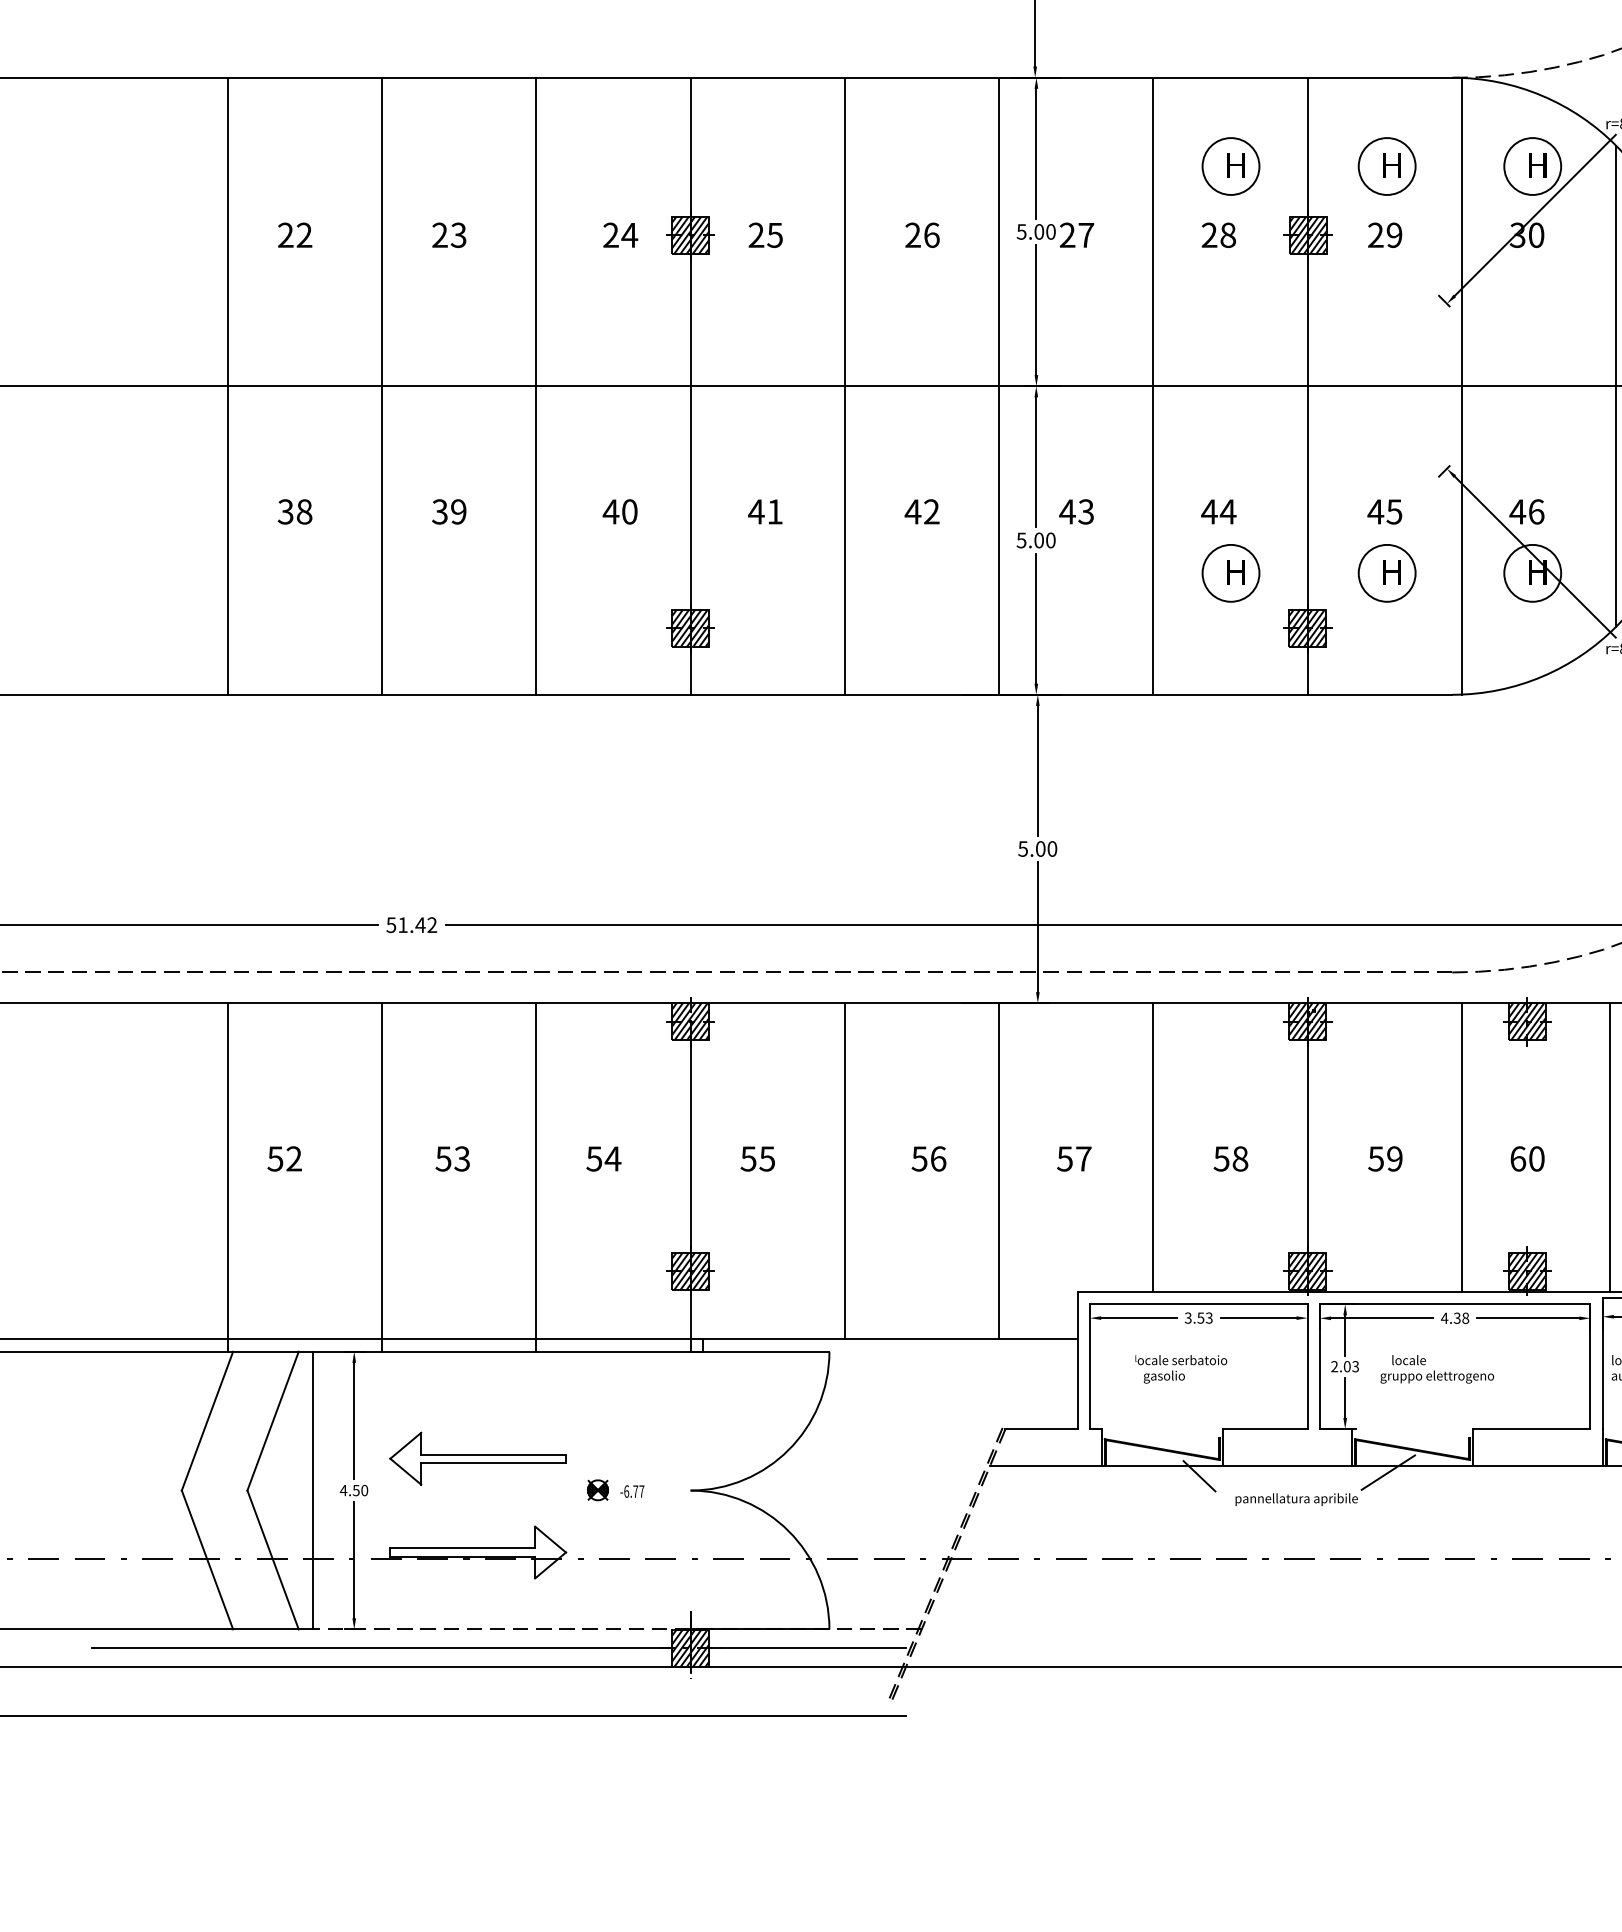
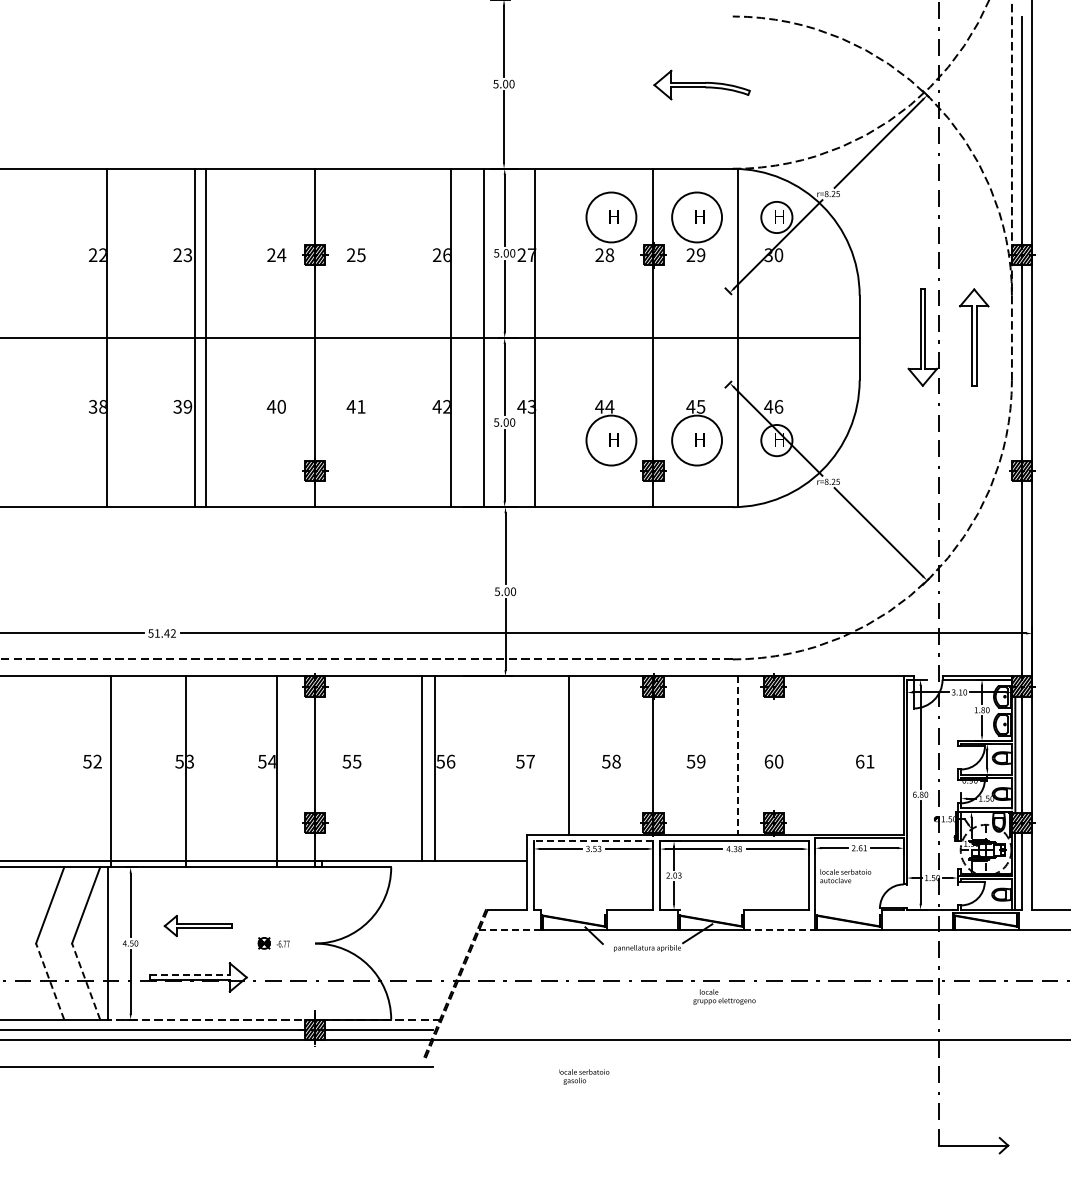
circle: (1231, 166) -> (611, 217), size x1.6
circle: (1386, 166) -> (696, 217), size x1.6
line: (228, 385) -> (107, 337), moved
line: (381, 385) -> (205, 337), moved
line: (536, 385) -> (195, 337), moved
line: (844, 385) -> (450, 337), moved
line: (1152, 385) -> (534, 337), moved
line: (1615, 385) -> (822, 337), removed
circle: (1231, 573) -> (611, 440), size x1.6
circle: (1386, 573) -> (696, 440), size x1.6
line: (1462, 1147) -> (738, 755), solid -> dashed
line: (1610, 1147) -> (819, 755), removed
line: (844, 1171) -> (434, 768), moved
line: (999, 1171) -> (422, 768), moved
line: (228, 1176) -> (111, 771), moved
line: (381, 1176) -> (185, 771), moved
line: (536, 1176) -> (277, 771), moved
line: (1198, 1304) -> (593, 841), solid -> dashed
text: (1181, 1368) -> (584, 1076), moved
text: (1437, 1368) -> (724, 996), moved
part: (477, 1457) -> (198, 925), size x0.7
line: (1045, 1466) -> (509, 930), solid -> dashed
line: (1537, 1466) -> (779, 930), solid -> dashed
line: (463, 1548) -> (190, 975), solid -> dashed
line: (208, 1559) -> (50, 981), solid -> dashed
line: (273, 1559) -> (86, 981), solid -> dashed

